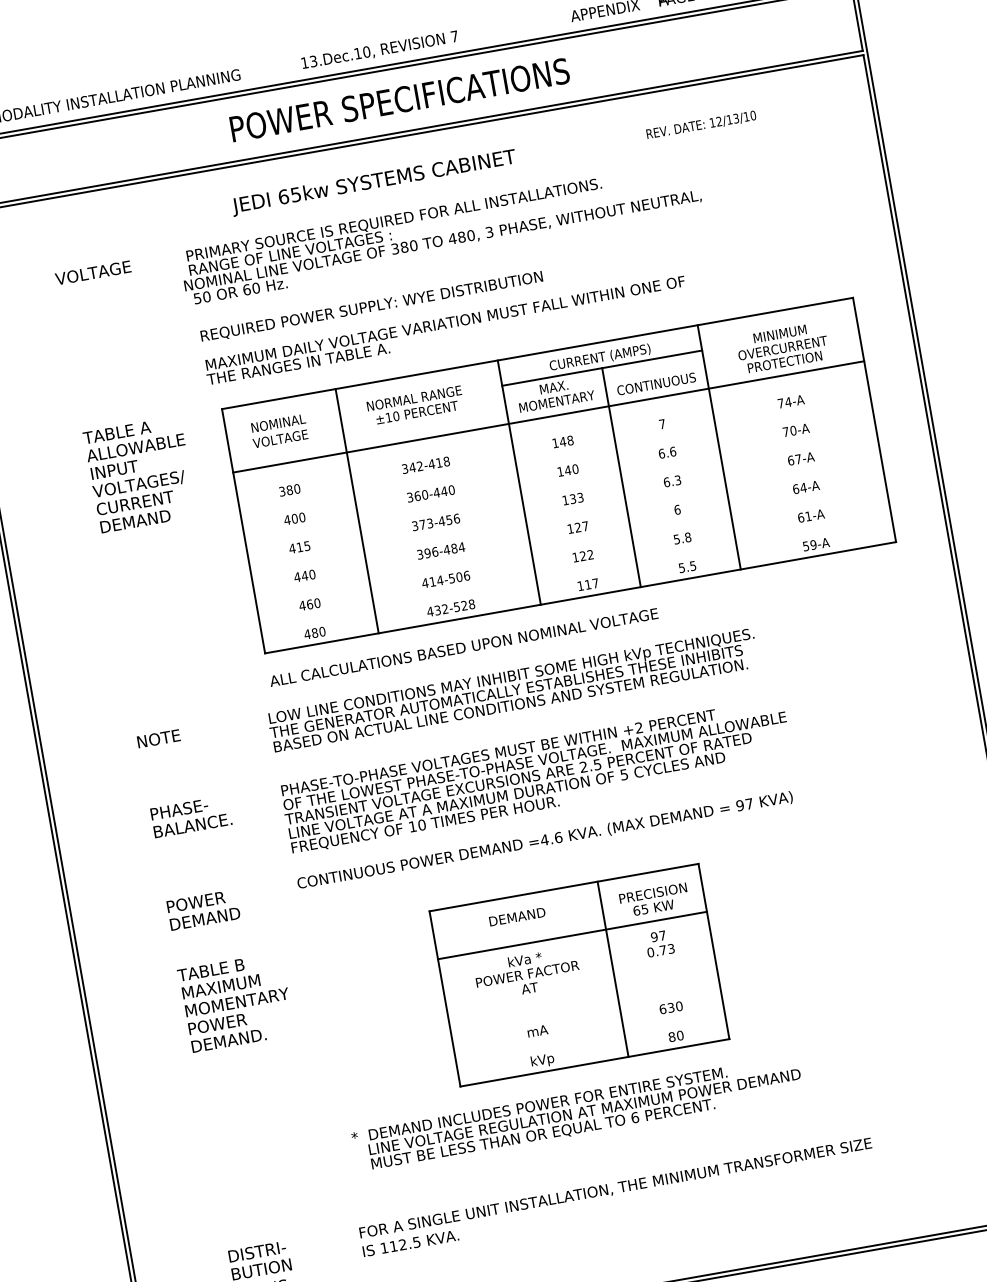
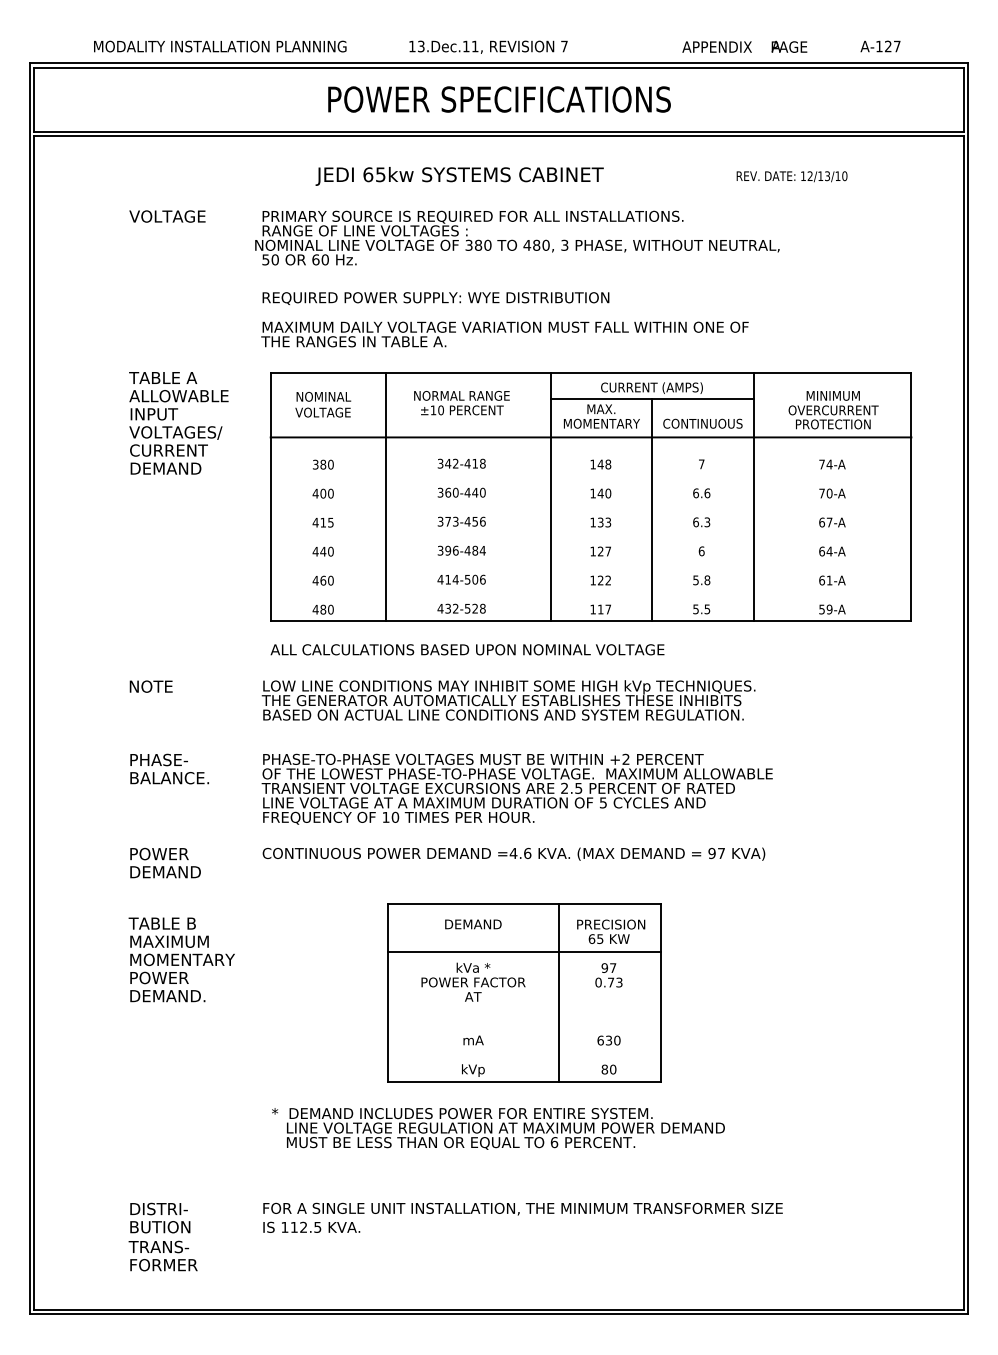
text: (366, 52) -> (474, 46), 13.Dec.10, -> 13.Dec.11,

